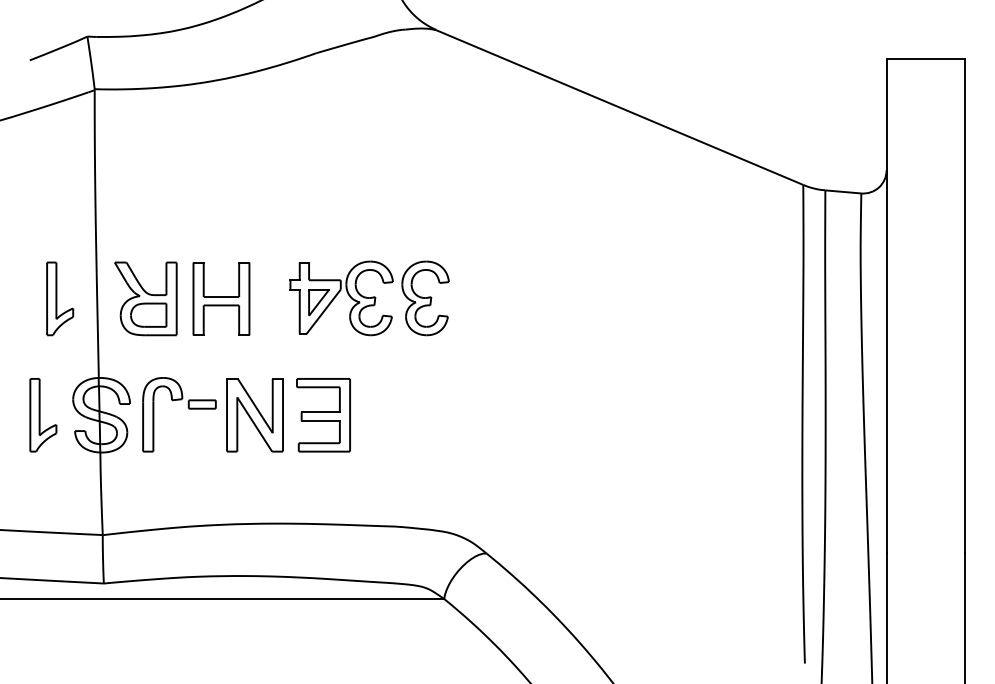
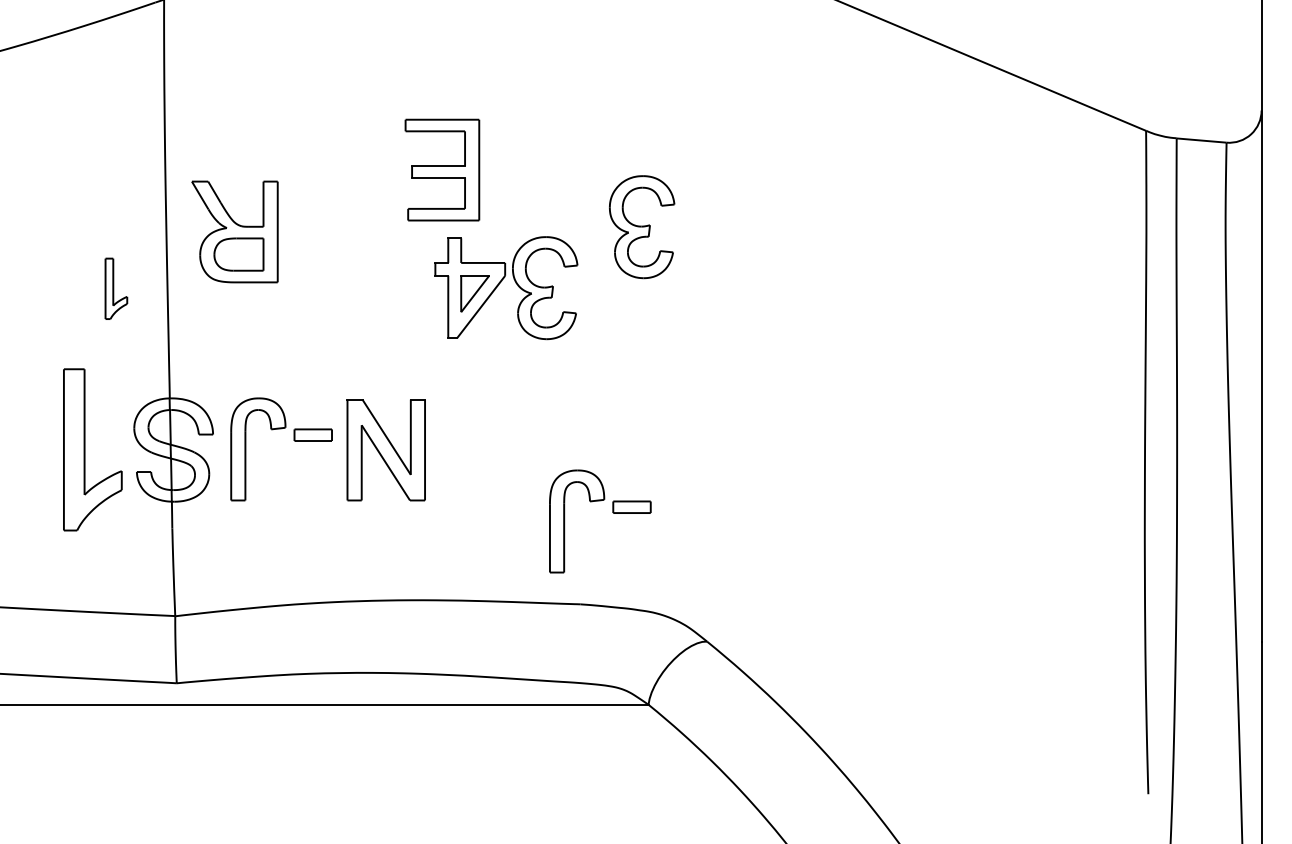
part: (60, 298) -> (116, 288), size x0.6
part: (145, 298) -> (234, 231), moved
part: (221, 298) -> (339, 288), removed
part: (425, 298) -> (641, 227), moved
part: (43, 415) -> (93, 450), size x1.6
part: (323, 415) -> (442, 170), moved
part: (418, 461) -> (612, 514), added

